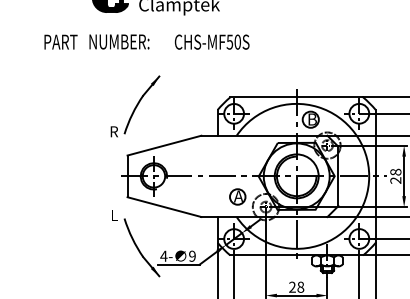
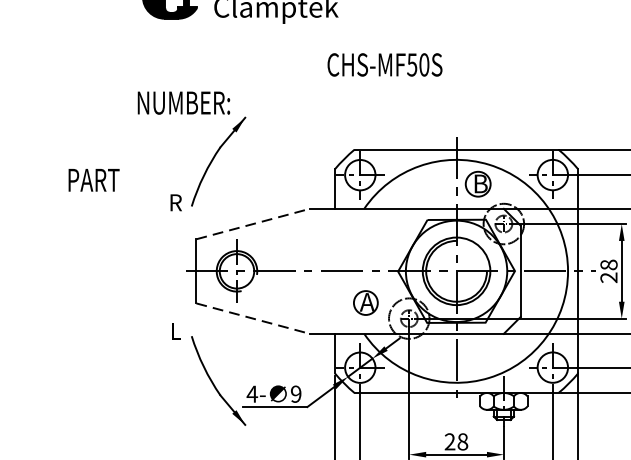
text: (60, 41) -> (93, 179), moved
text: (119, 41) -> (184, 102), moved
text: (211, 41) -> (383, 63), moved
line: (164, 145) -> (253, 223), solid -> dashed
line: (164, 207) -> (253, 319), solid -> dashed

